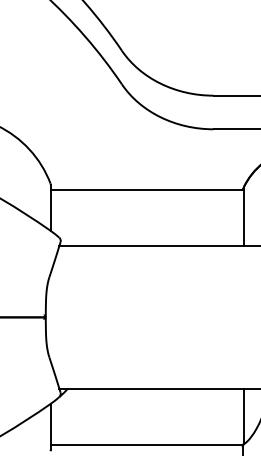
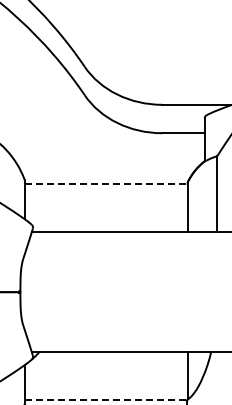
line: (147, 189) -> (106, 184), solid -> dashed
line: (147, 444) -> (106, 399), solid -> dashed

